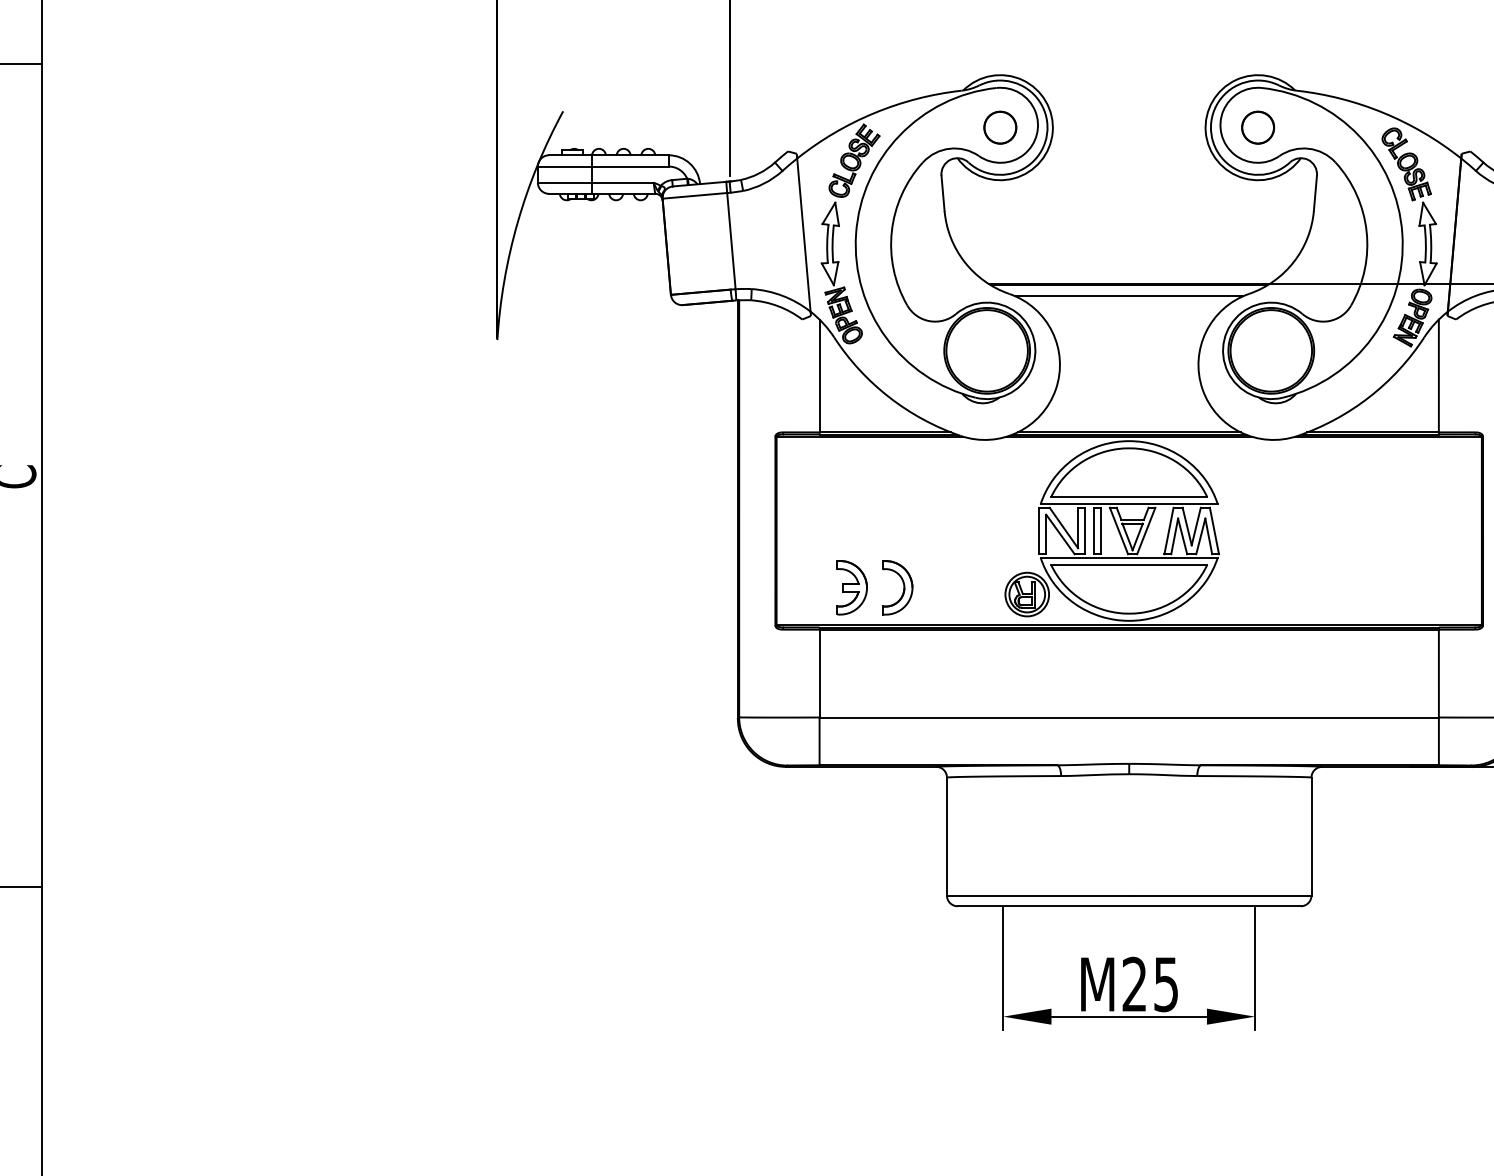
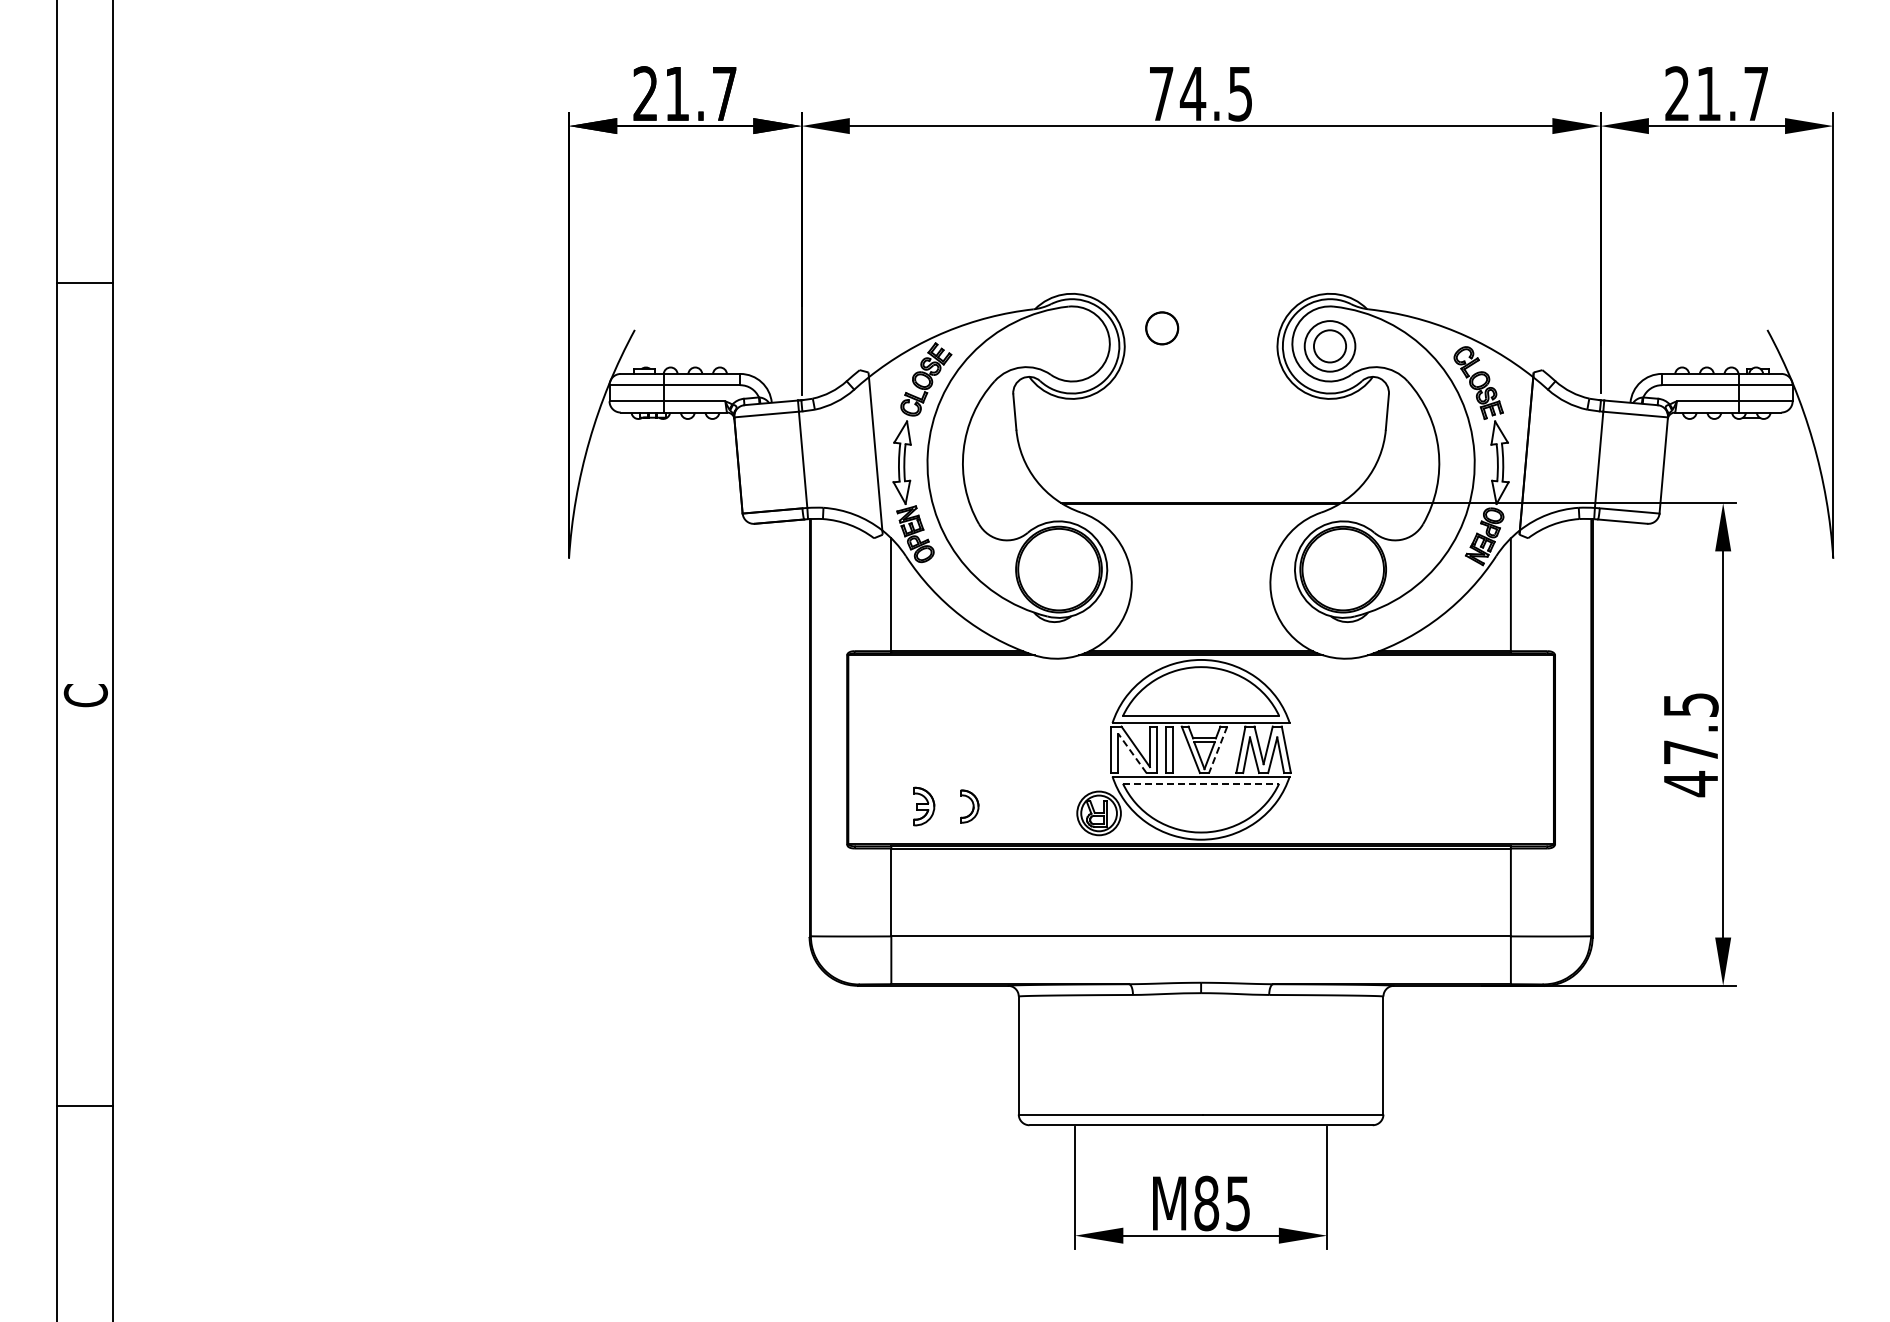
circle: (1000, 127) -> (1162, 328), moved
circle: (1257, 127) -> (1329, 346), size x1.6
line: (1129, 296) -> (1201, 515), removed
line: (1146, 530) -> (1218, 749), solid -> dashed
line: (1060, 533) -> (1132, 752), solid -> dashed
line: (1129, 564) -> (1201, 783), solid -> dashed
part: (851, 587) -> (923, 806), size x0.7
part: (897, 587) -> (969, 806), size x0.6
text: (1134, 984) -> (1206, 1203), M25 -> M85

